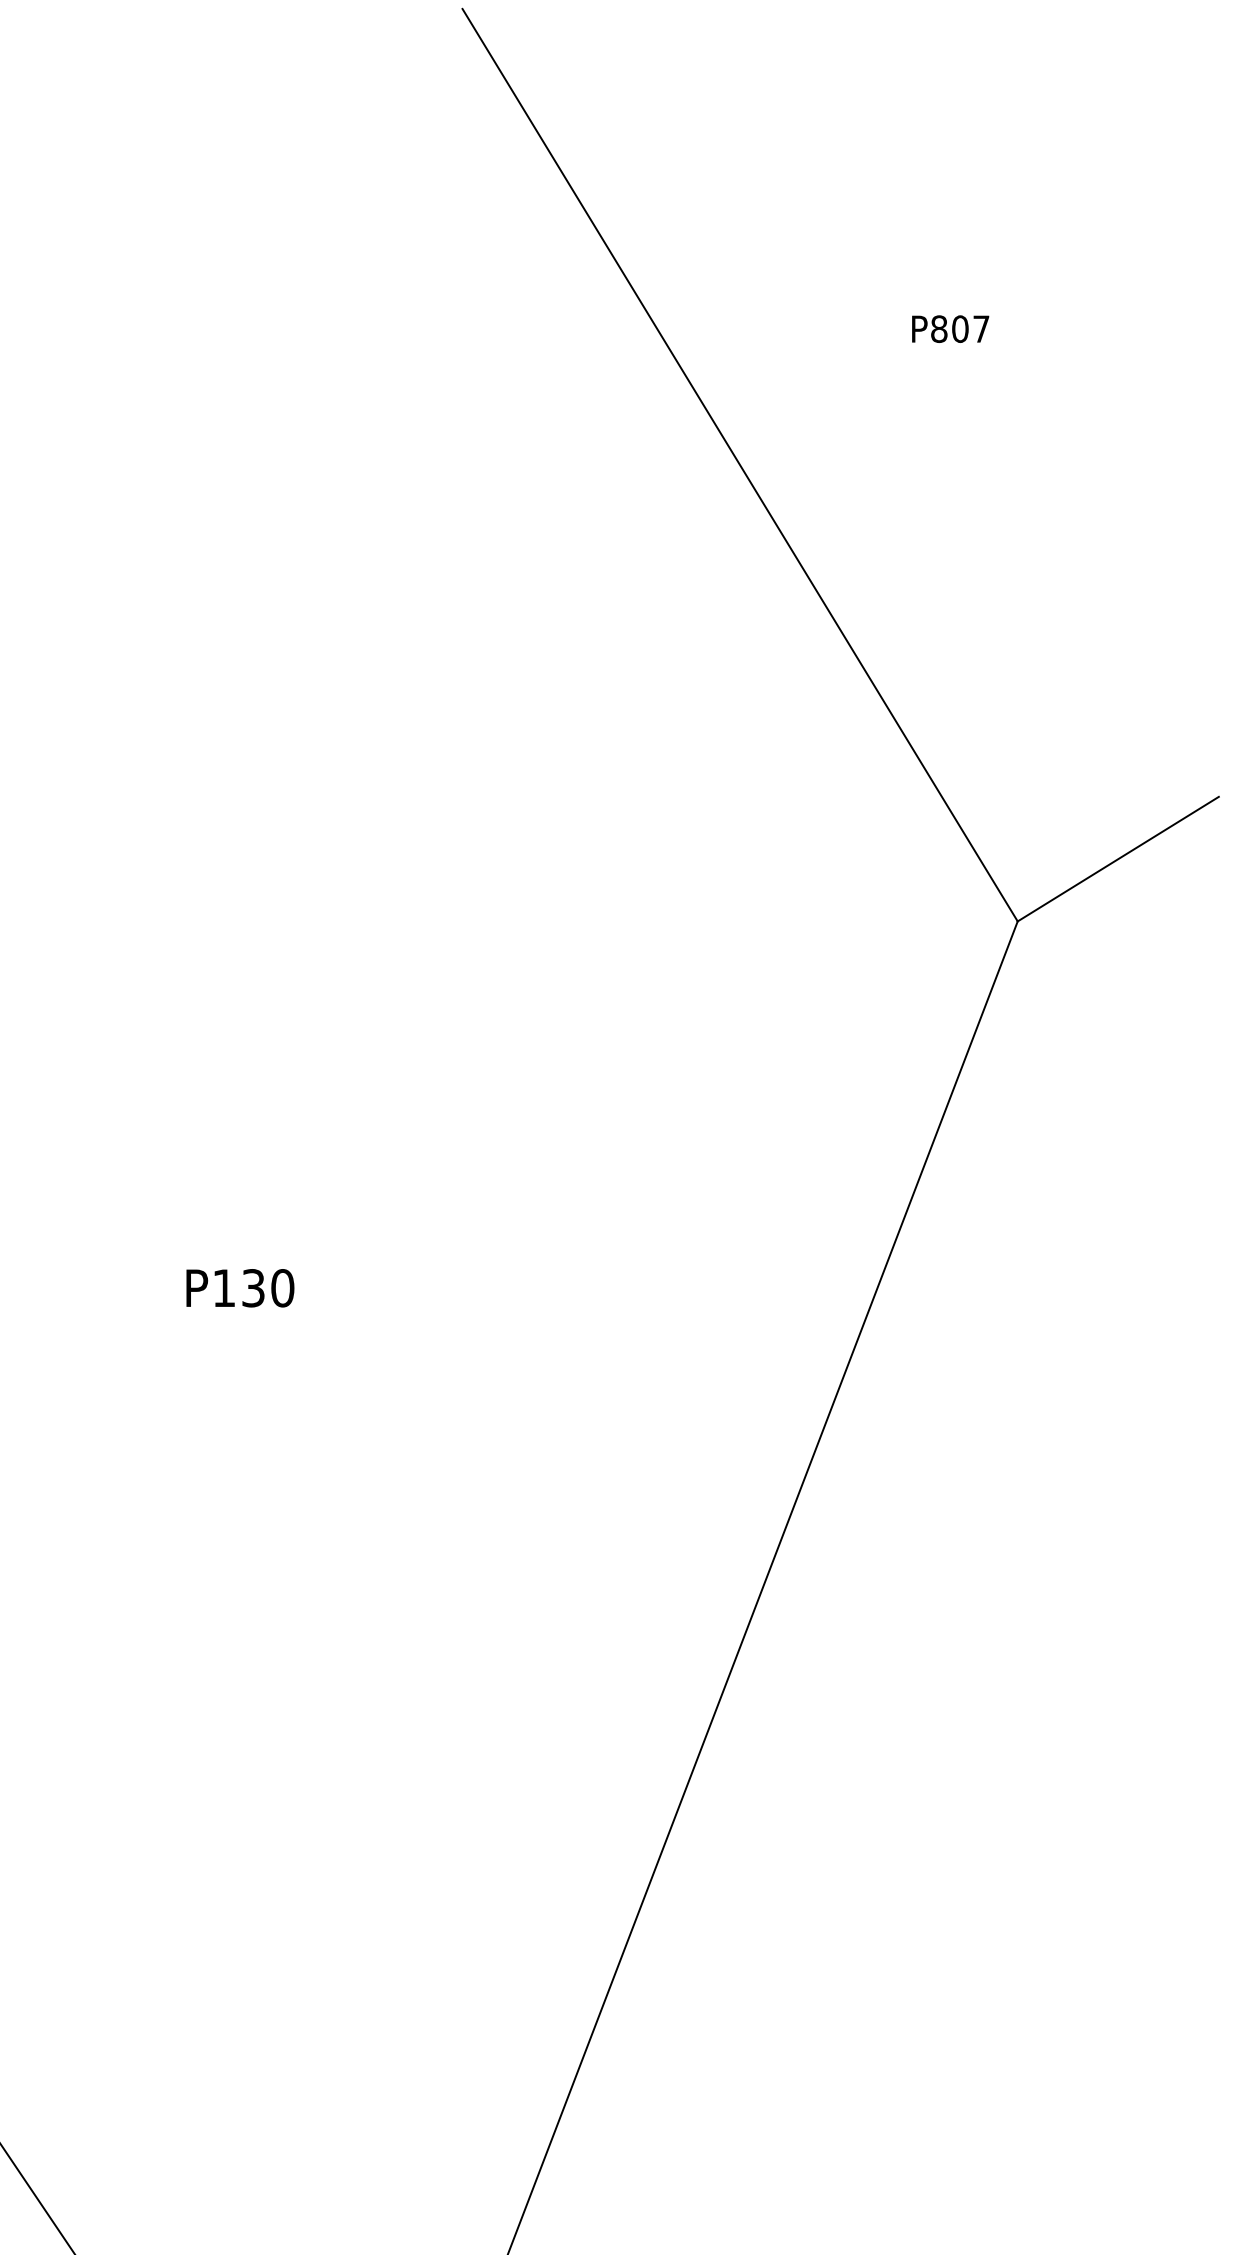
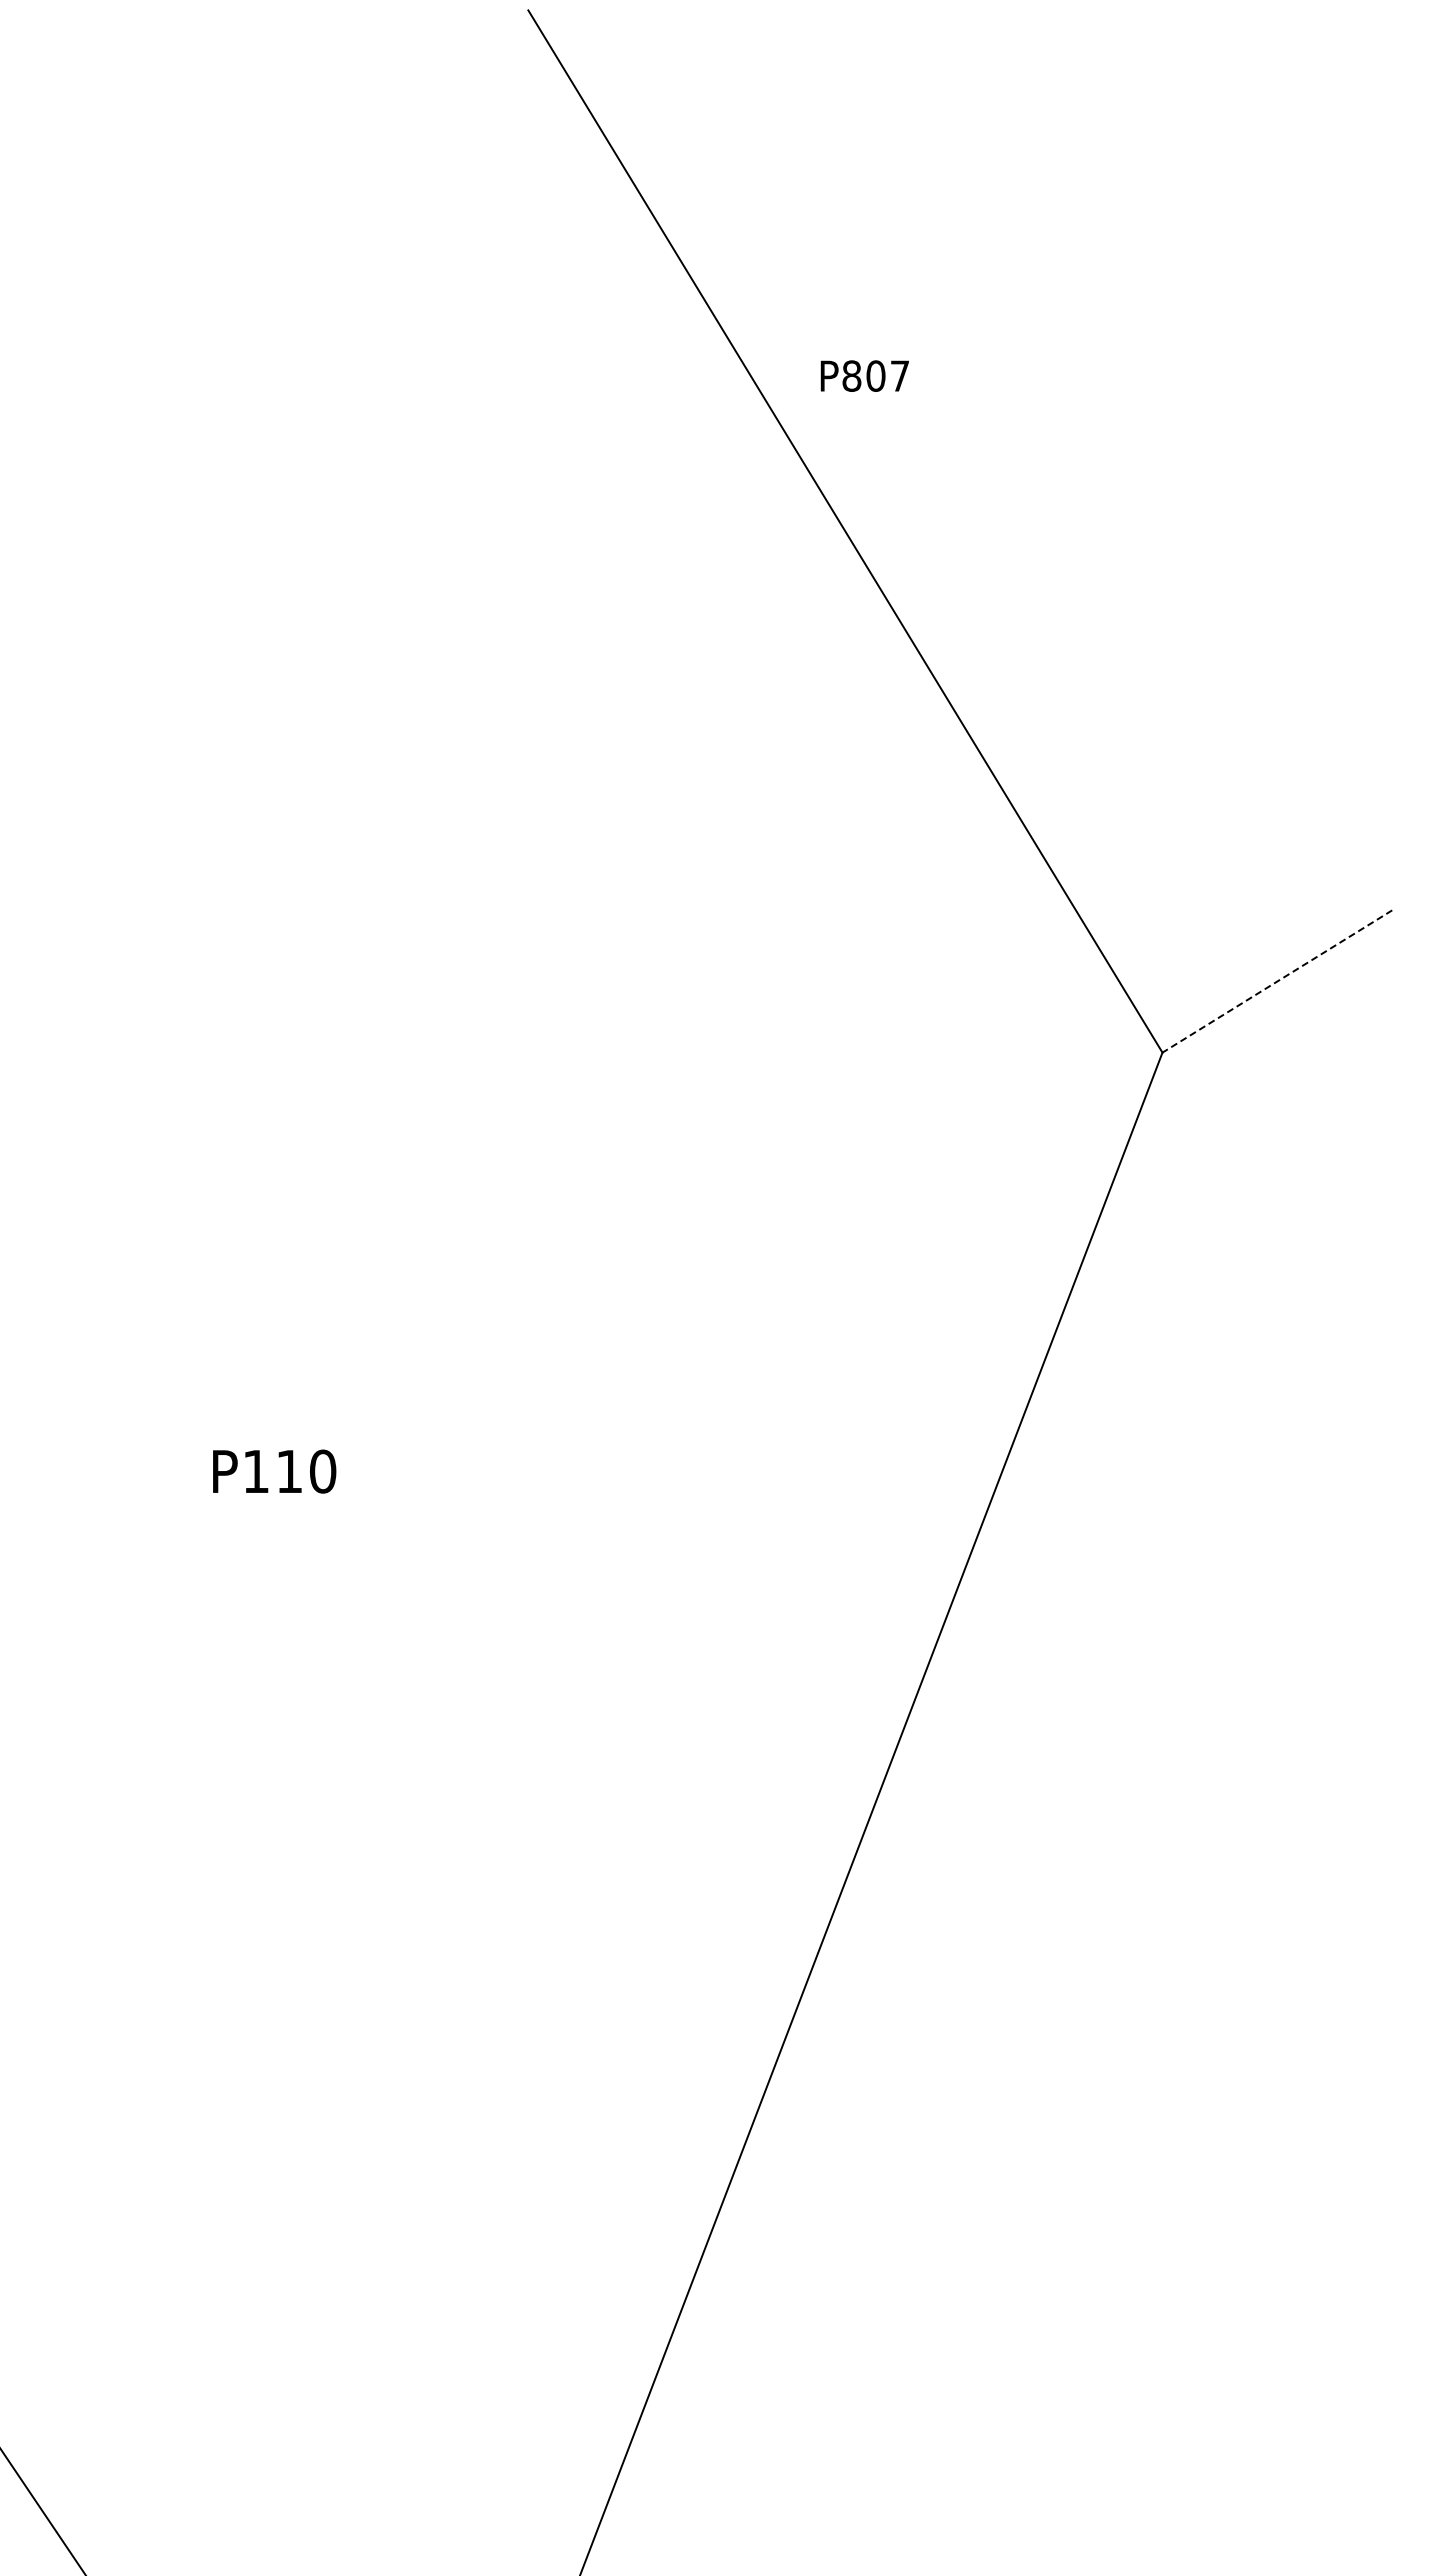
text: (950, 328) -> (864, 375), moved
line: (1117, 859) -> (1276, 981), solid -> dashed
text: (253, 1288) -> (289, 1471), P130 -> P110

